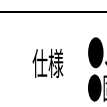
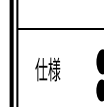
text: (47, 63) -> (47, 69), moved

